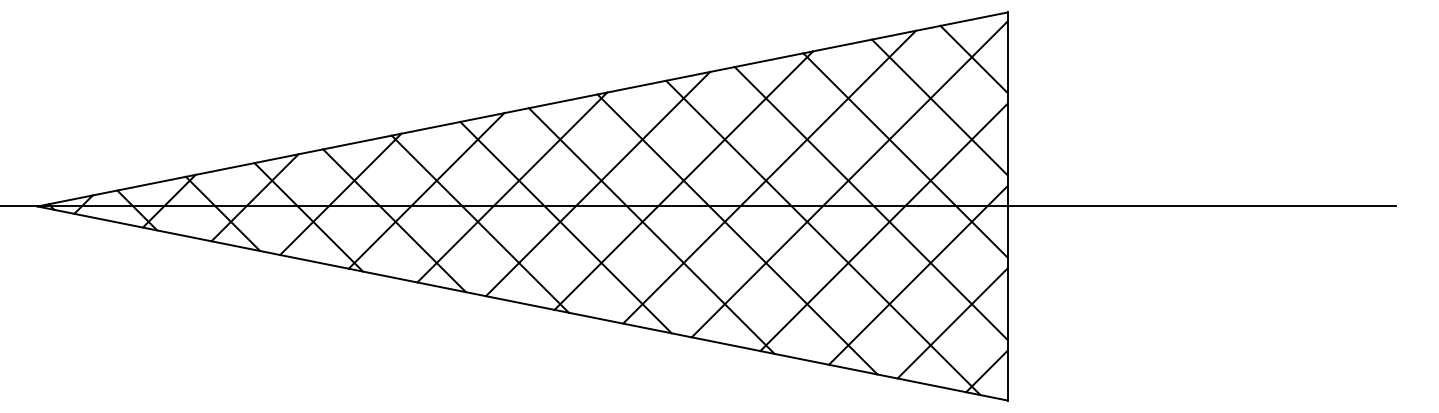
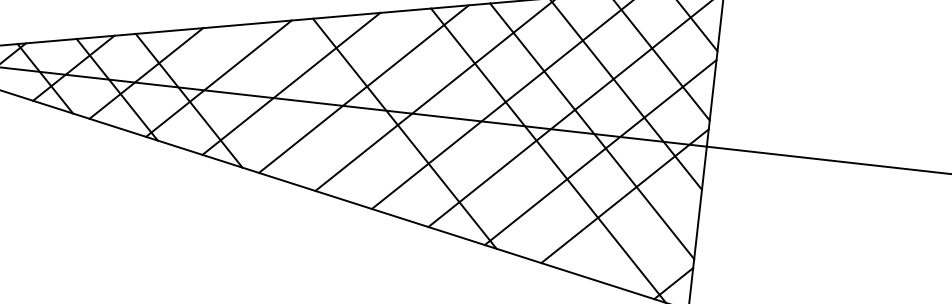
line: (479, 223) -> (260, 111), removed
line: (565, 227) -> (332, 122), removed
line: (737, 234) -> (476, 144), removed
line: (952, 323) -> (649, 239), removed

